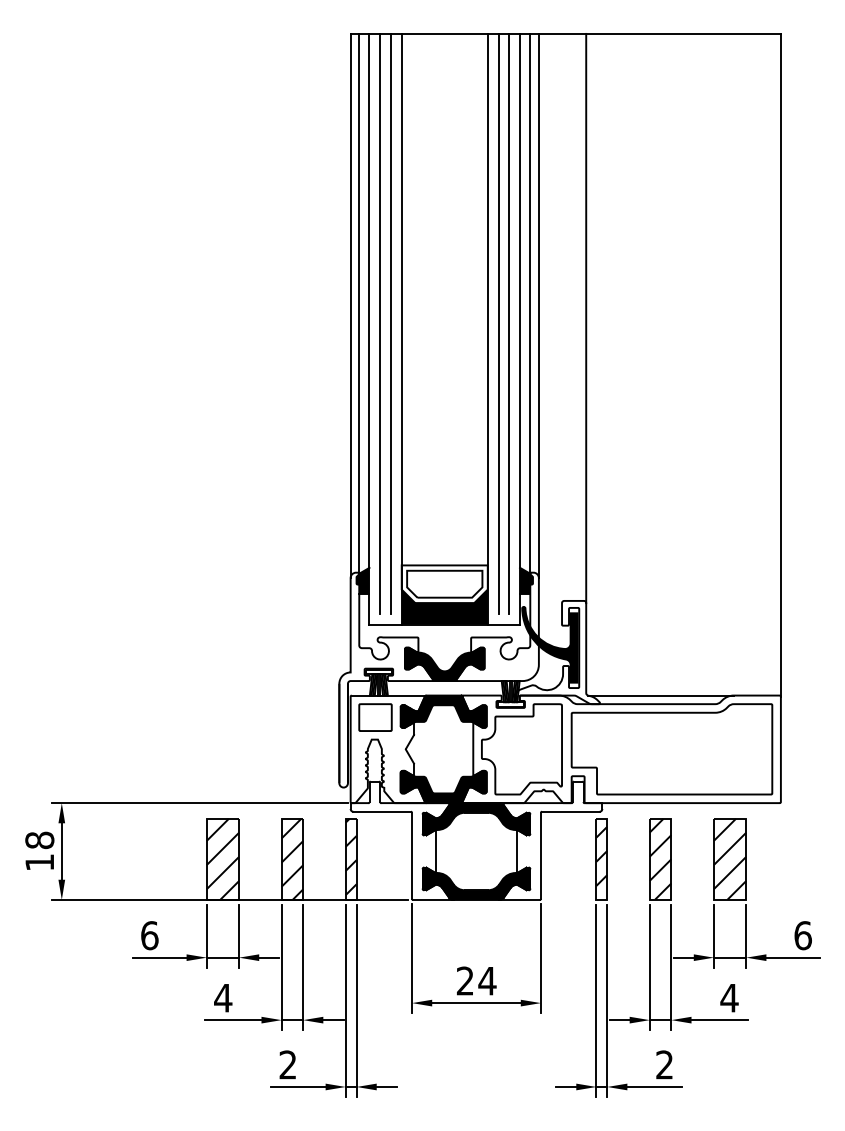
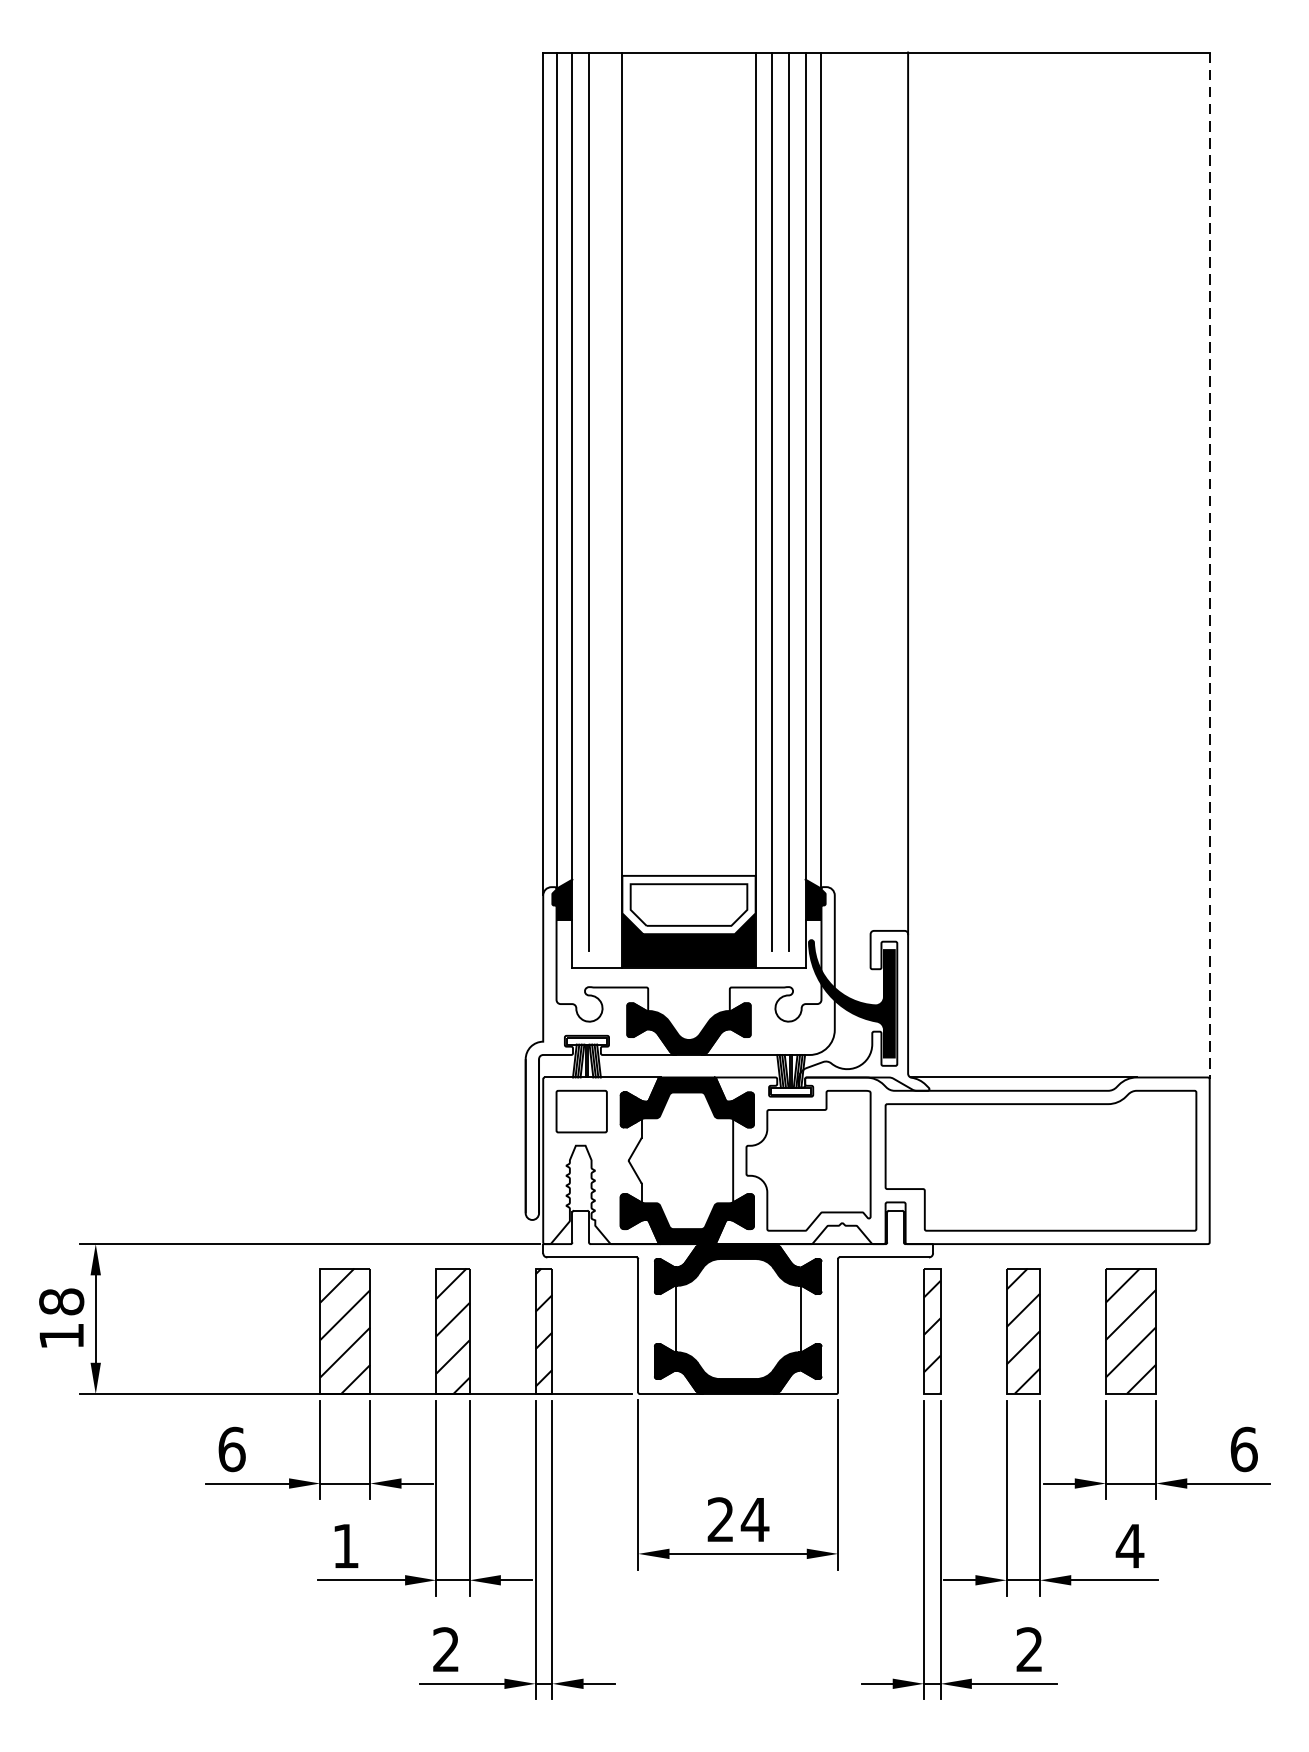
line: (538, 305) -> (834, 473), removed
line: (390, 323) -> (604, 501), removed
line: (780, 365) -> (1209, 566), solid -> dashed
text: (223, 998) -> (346, 1546), 4 -> 1

